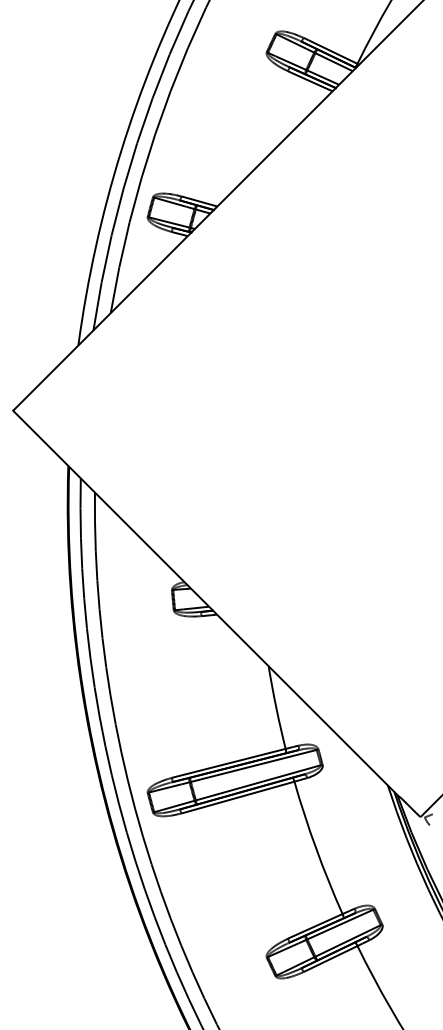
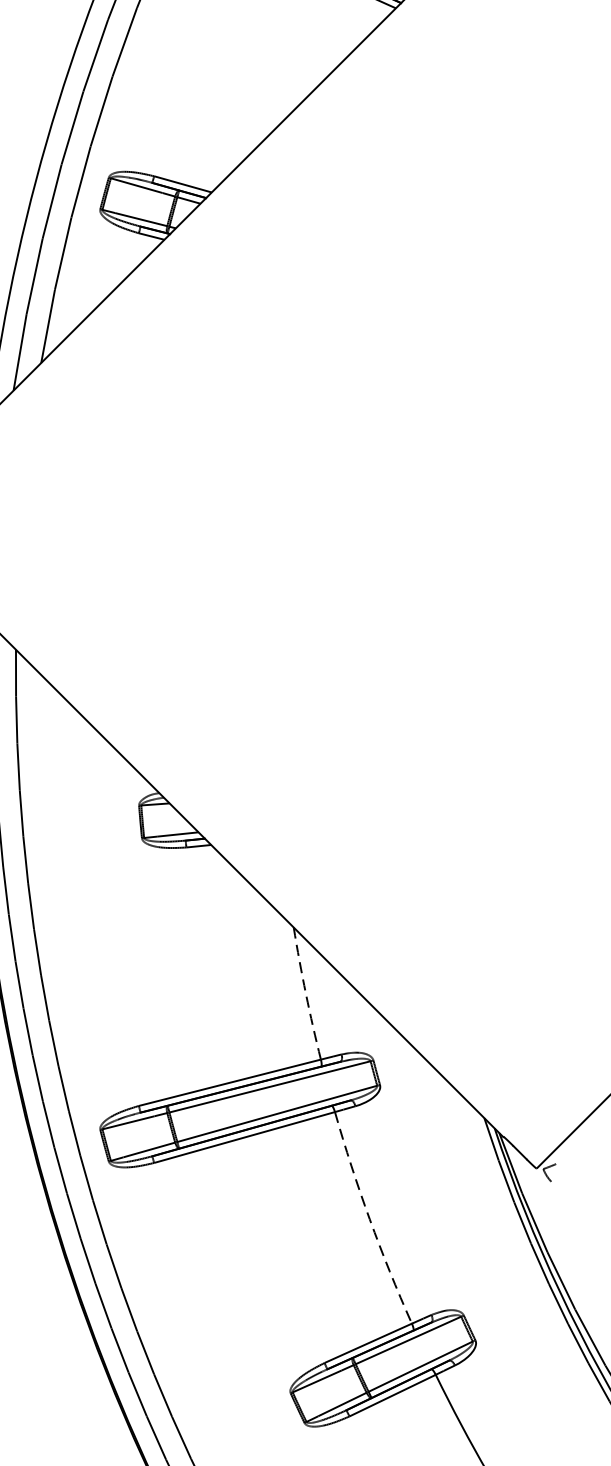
arc: (276, 707) -> (306, 993), solid -> dashed
arc: (316, 848) -> (370, 1218), solid -> dashed

